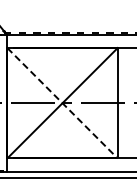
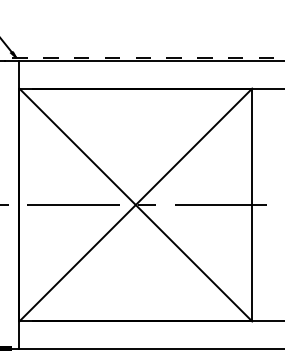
line: (62, 103) -> (135, 205), dashed -> solid

